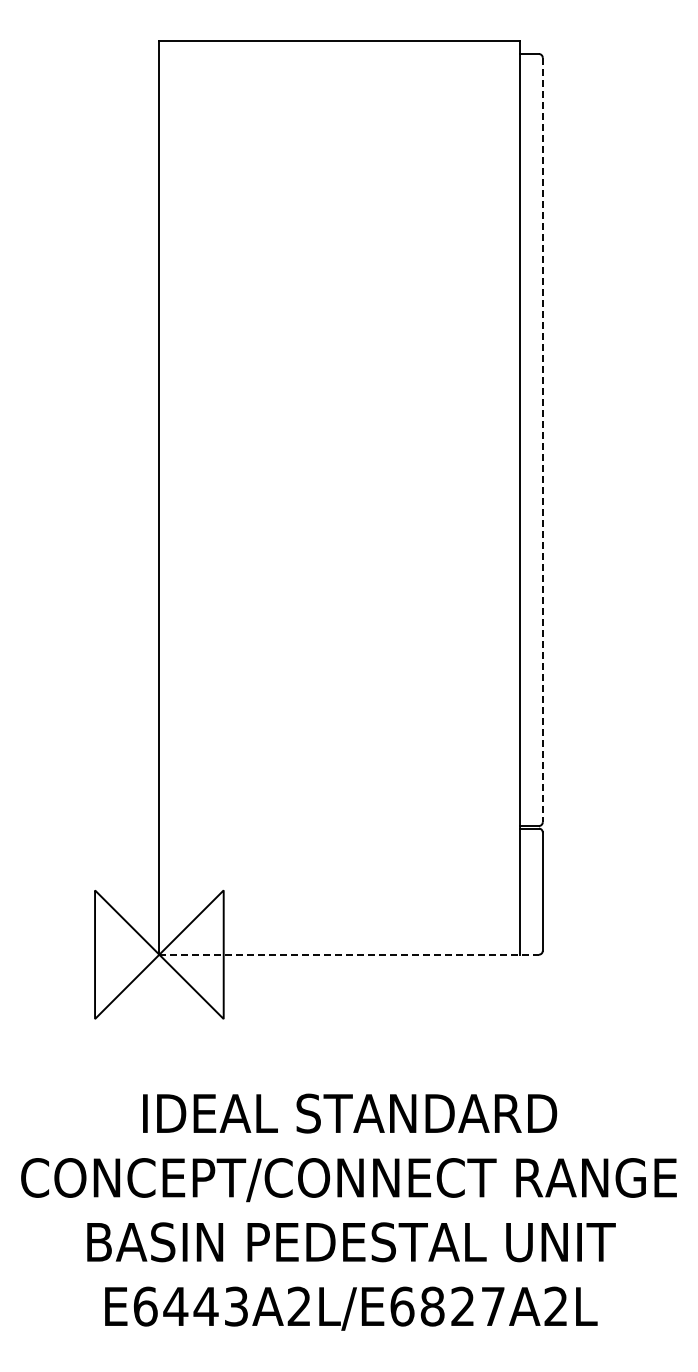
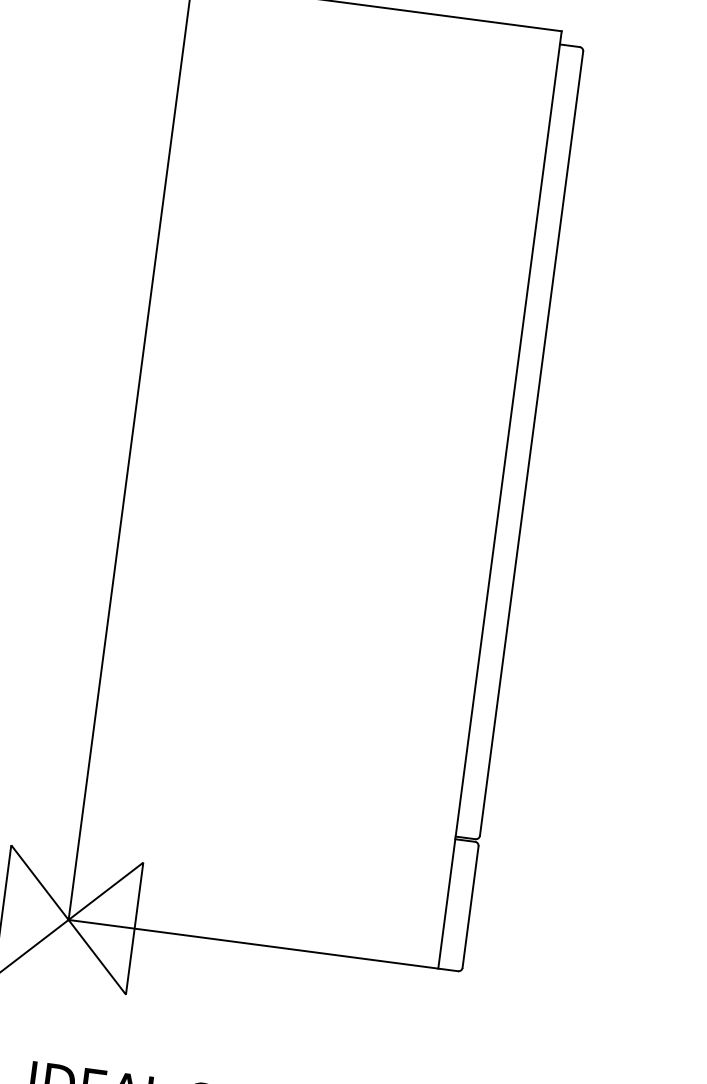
line: (542, 440) -> (531, 444), dashed -> solid
line: (349, 954) -> (263, 945), dashed -> solid

